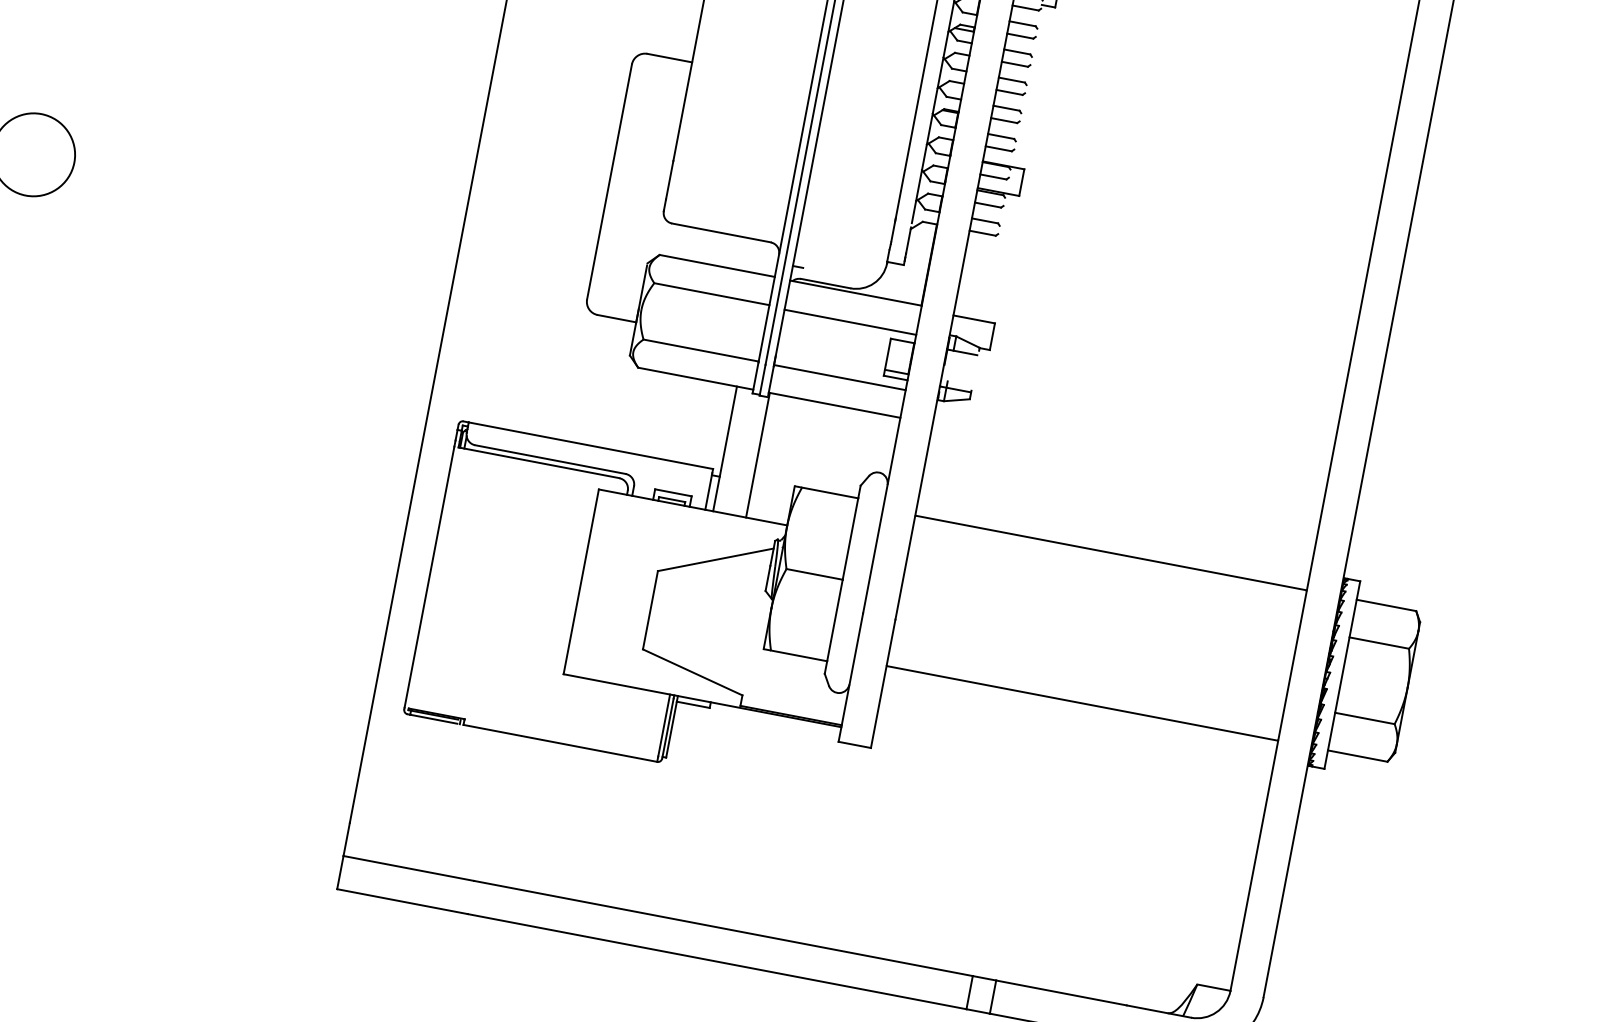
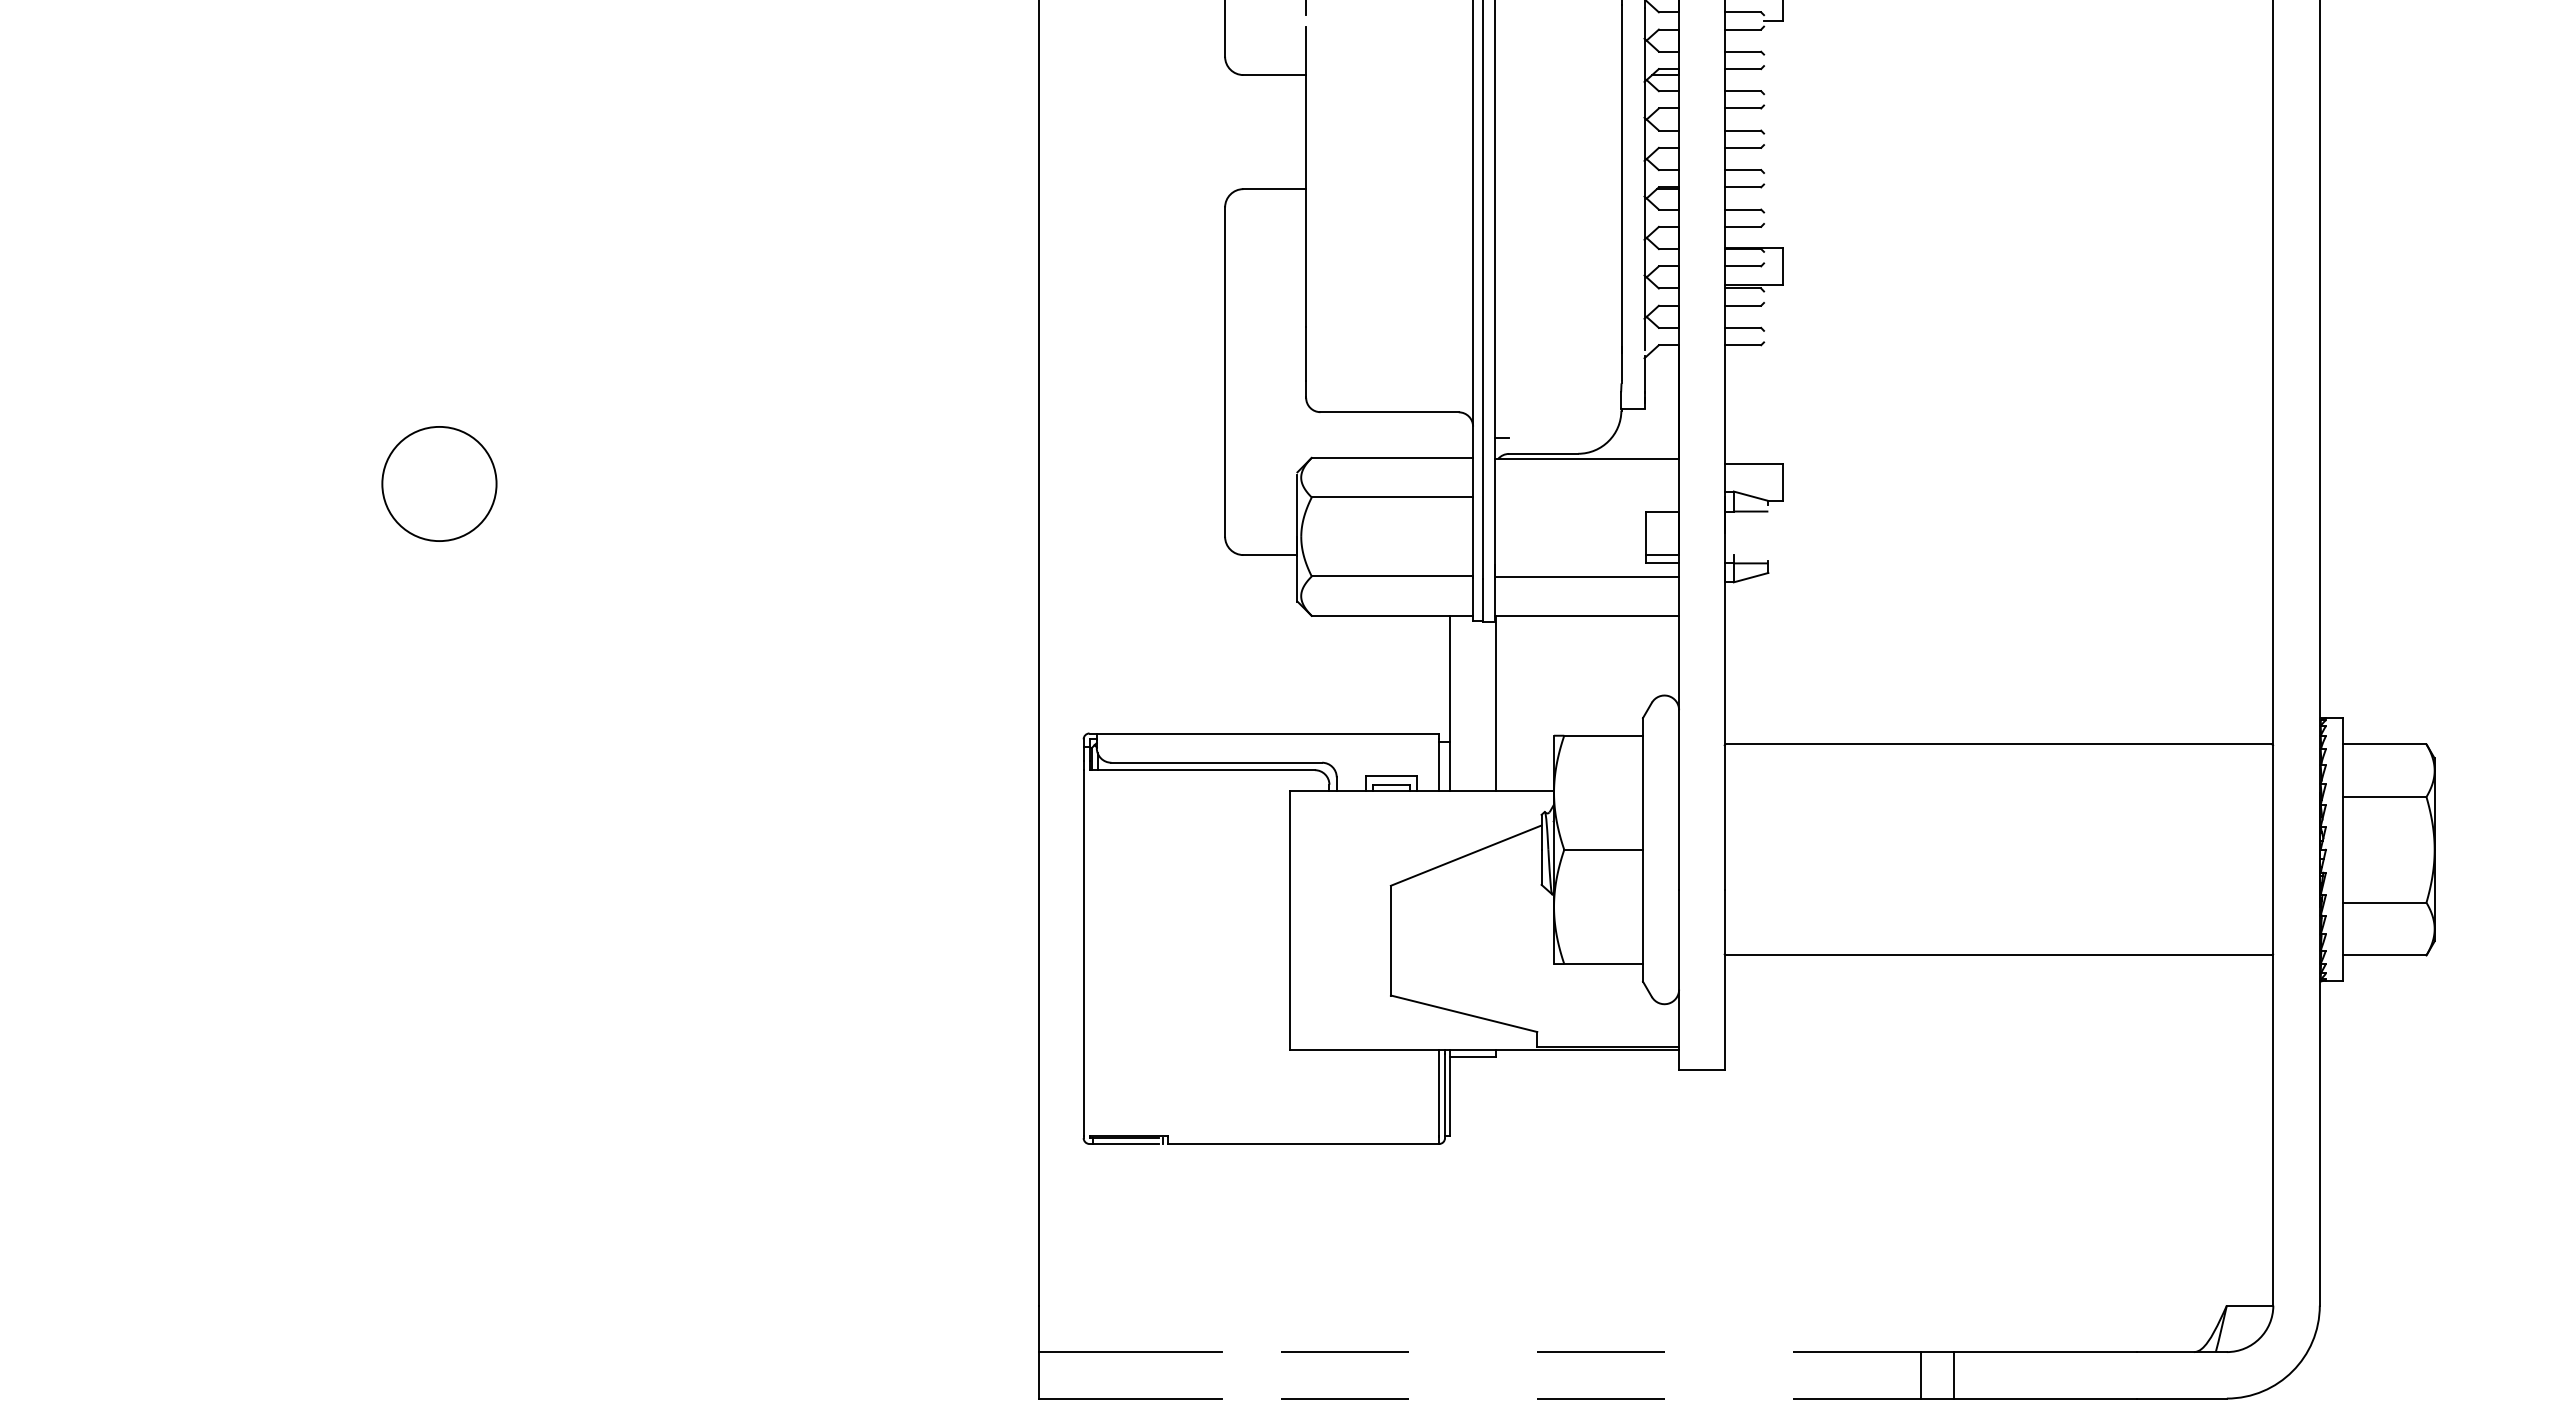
line: (850, 322) -> (1586, 499), removed
line: (723, 928) -> (1571, 1352), solid -> dashed
line: (717, 961) -> (1571, 1398), solid -> dashed

